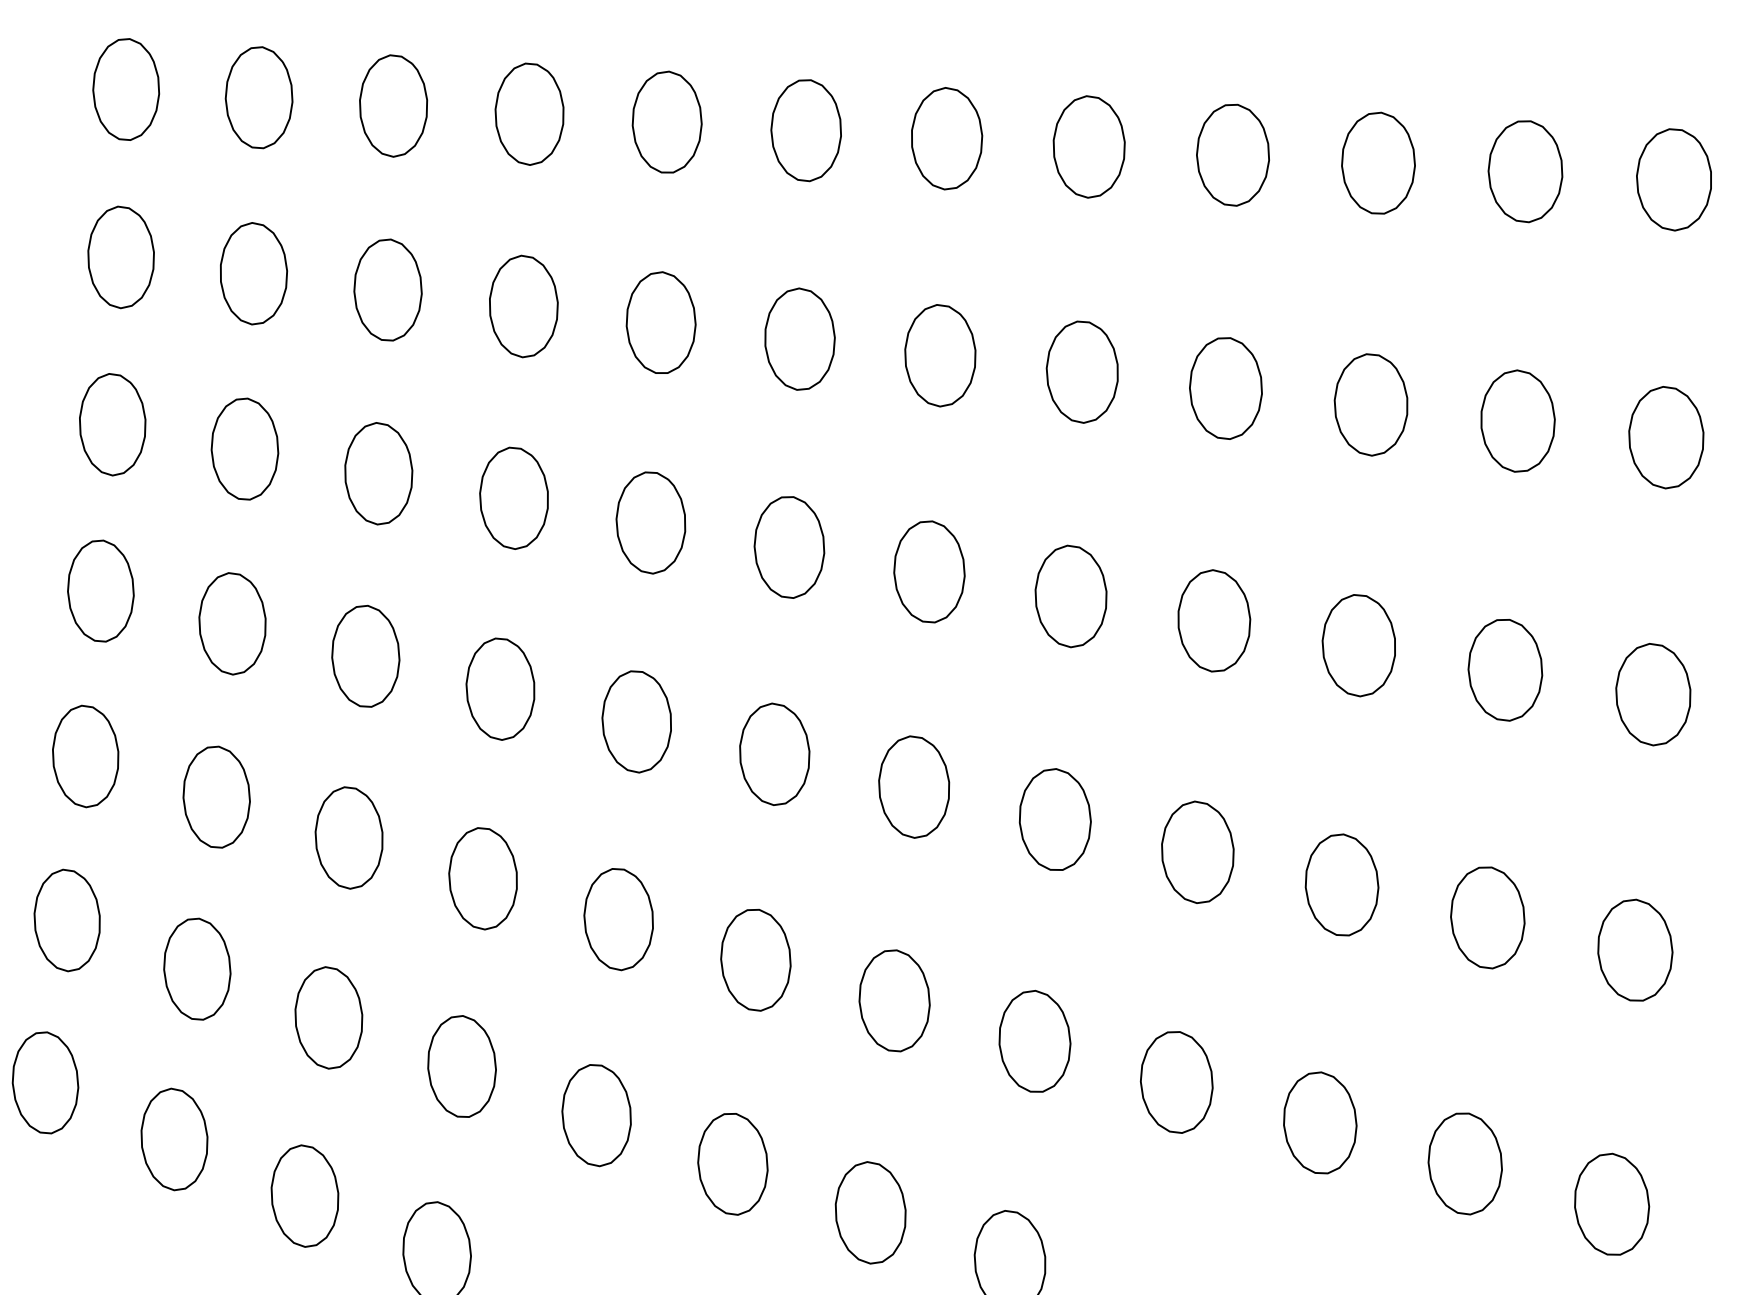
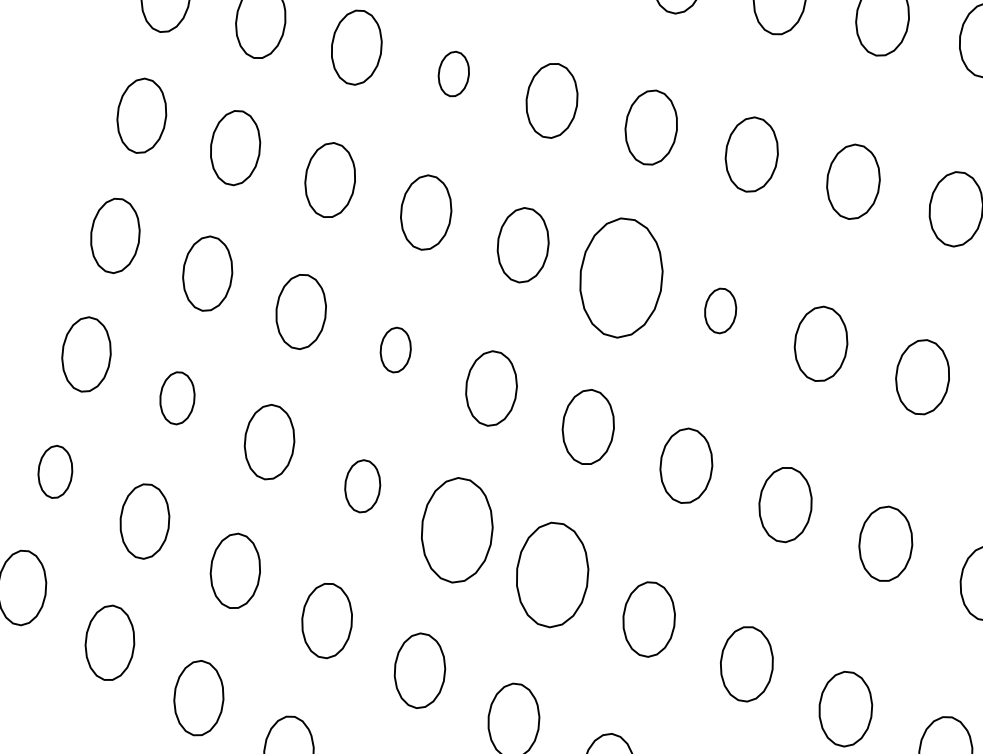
part: (523, 306) -> (453, 74), size x0.6
part: (789, 547) -> (621, 278), size x1.6
part: (929, 571) -> (720, 310), size x0.6
part: (500, 688) -> (395, 349), size x0.6
part: (216, 796) -> (177, 397), size x0.7
part: (482, 878) -> (362, 486), size x0.7
part: (618, 919) -> (456, 530), size x1.4
part: (66, 920) -> (54, 471), size x0.7
part: (755, 959) -> (552, 574), size x1.4

